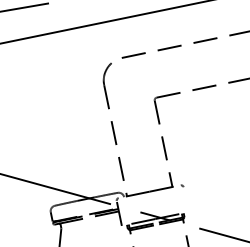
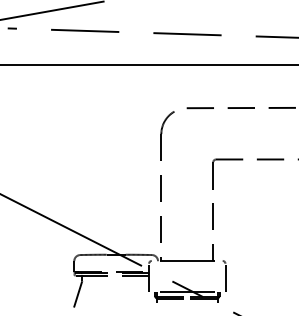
line: (186, 199) -> (225, 277), added

